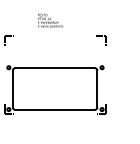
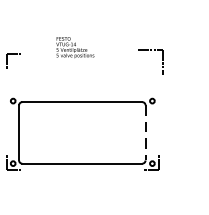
text: (50, 20) -> (75, 47), moved
part: (101, 40) -> (151, 60), size x1.6
line: (97, 89) -> (145, 133), solid -> dashed

